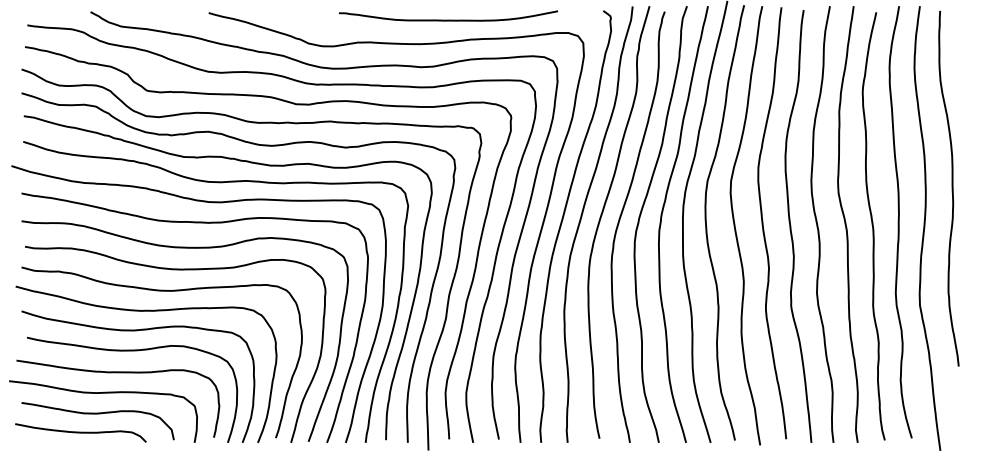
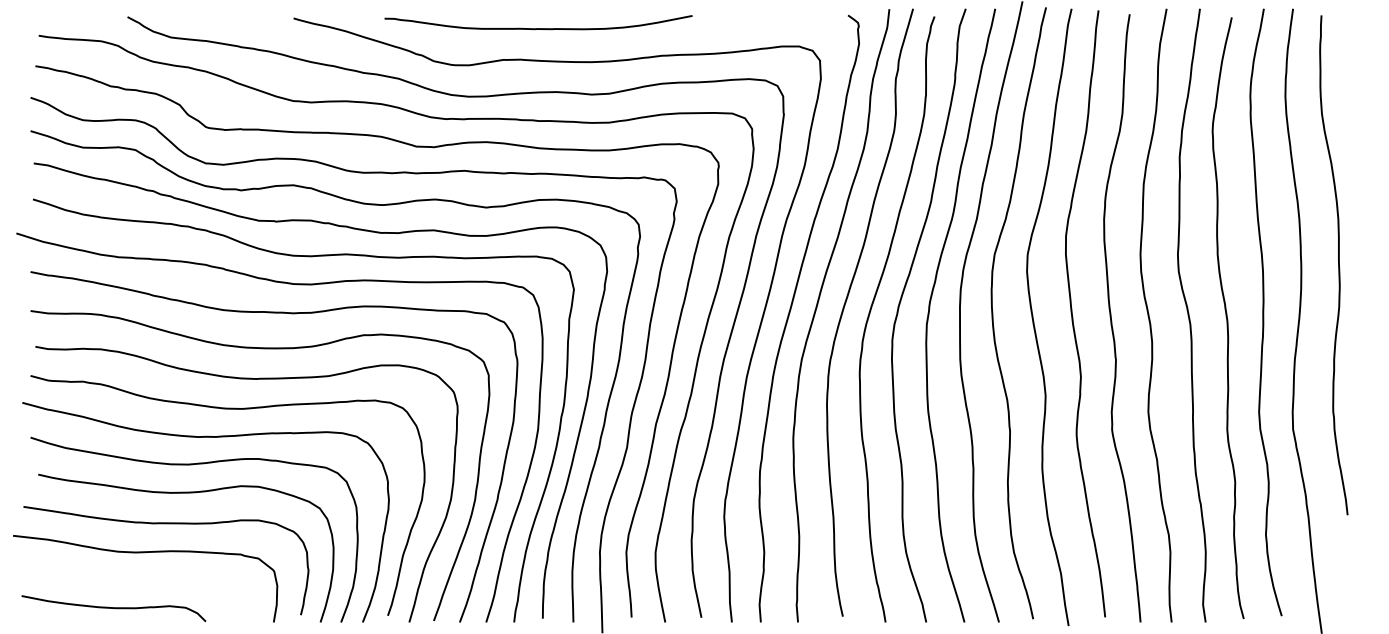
curve: (448, 20) -> (538, 28), moved
curve: (97, 414) -> (137, 582), removed

